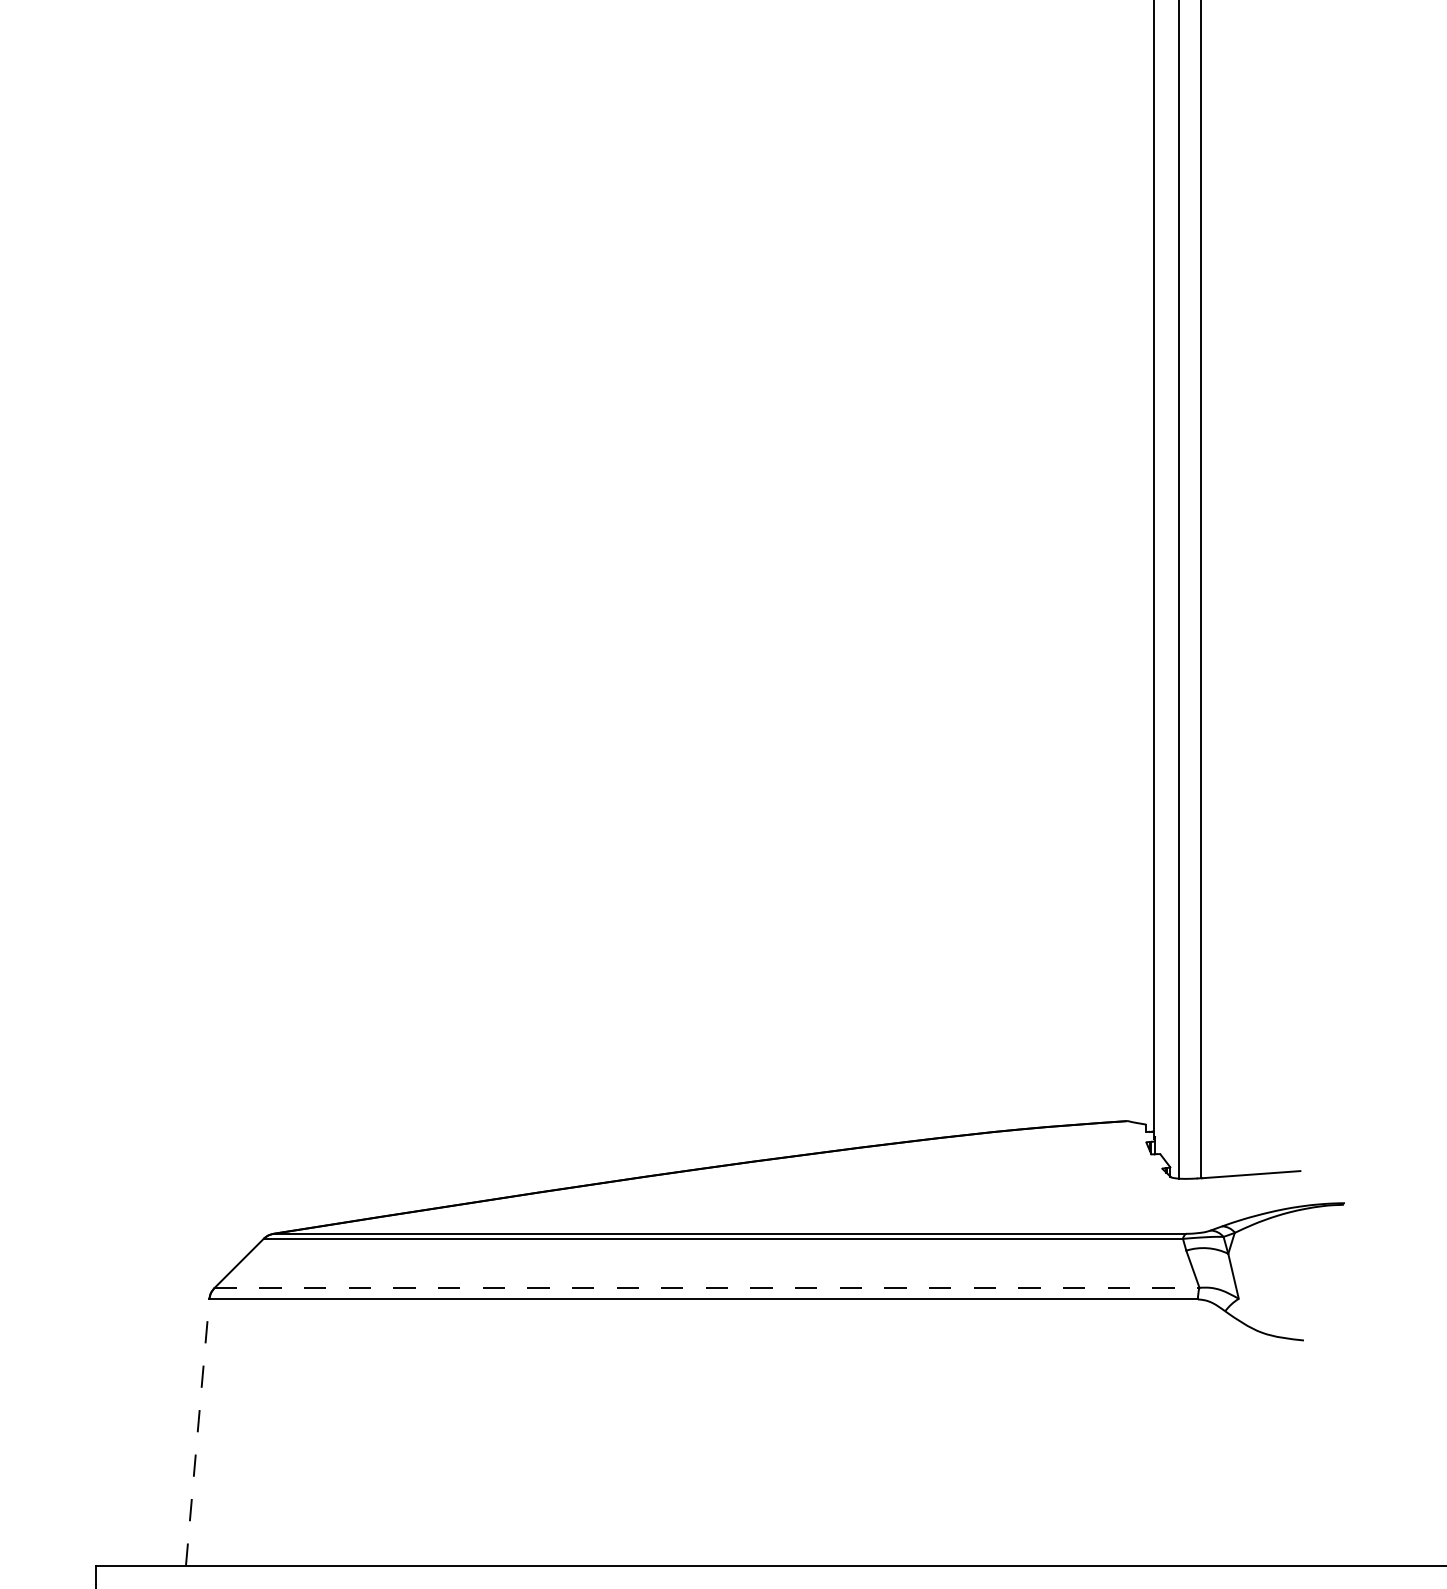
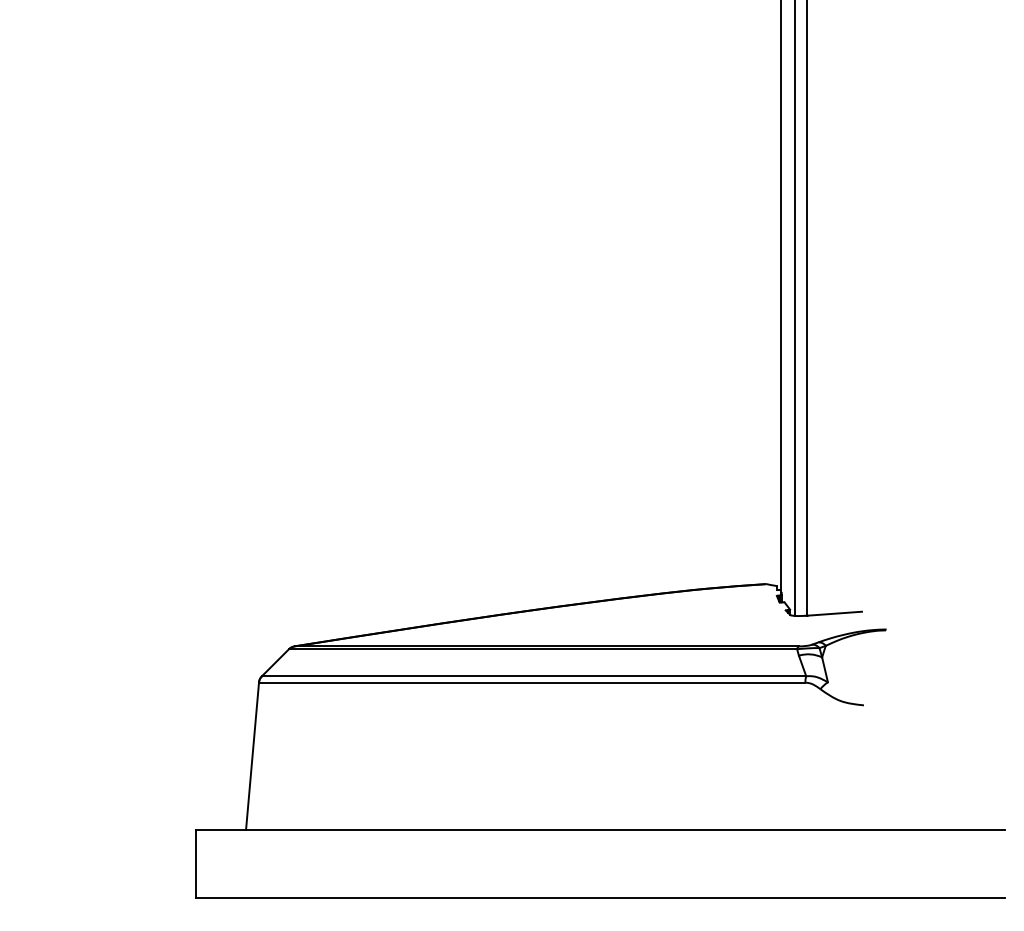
line: (707, 1288) -> (534, 676), dashed -> solid
line: (197, 1433) -> (252, 756), dashed -> solid

